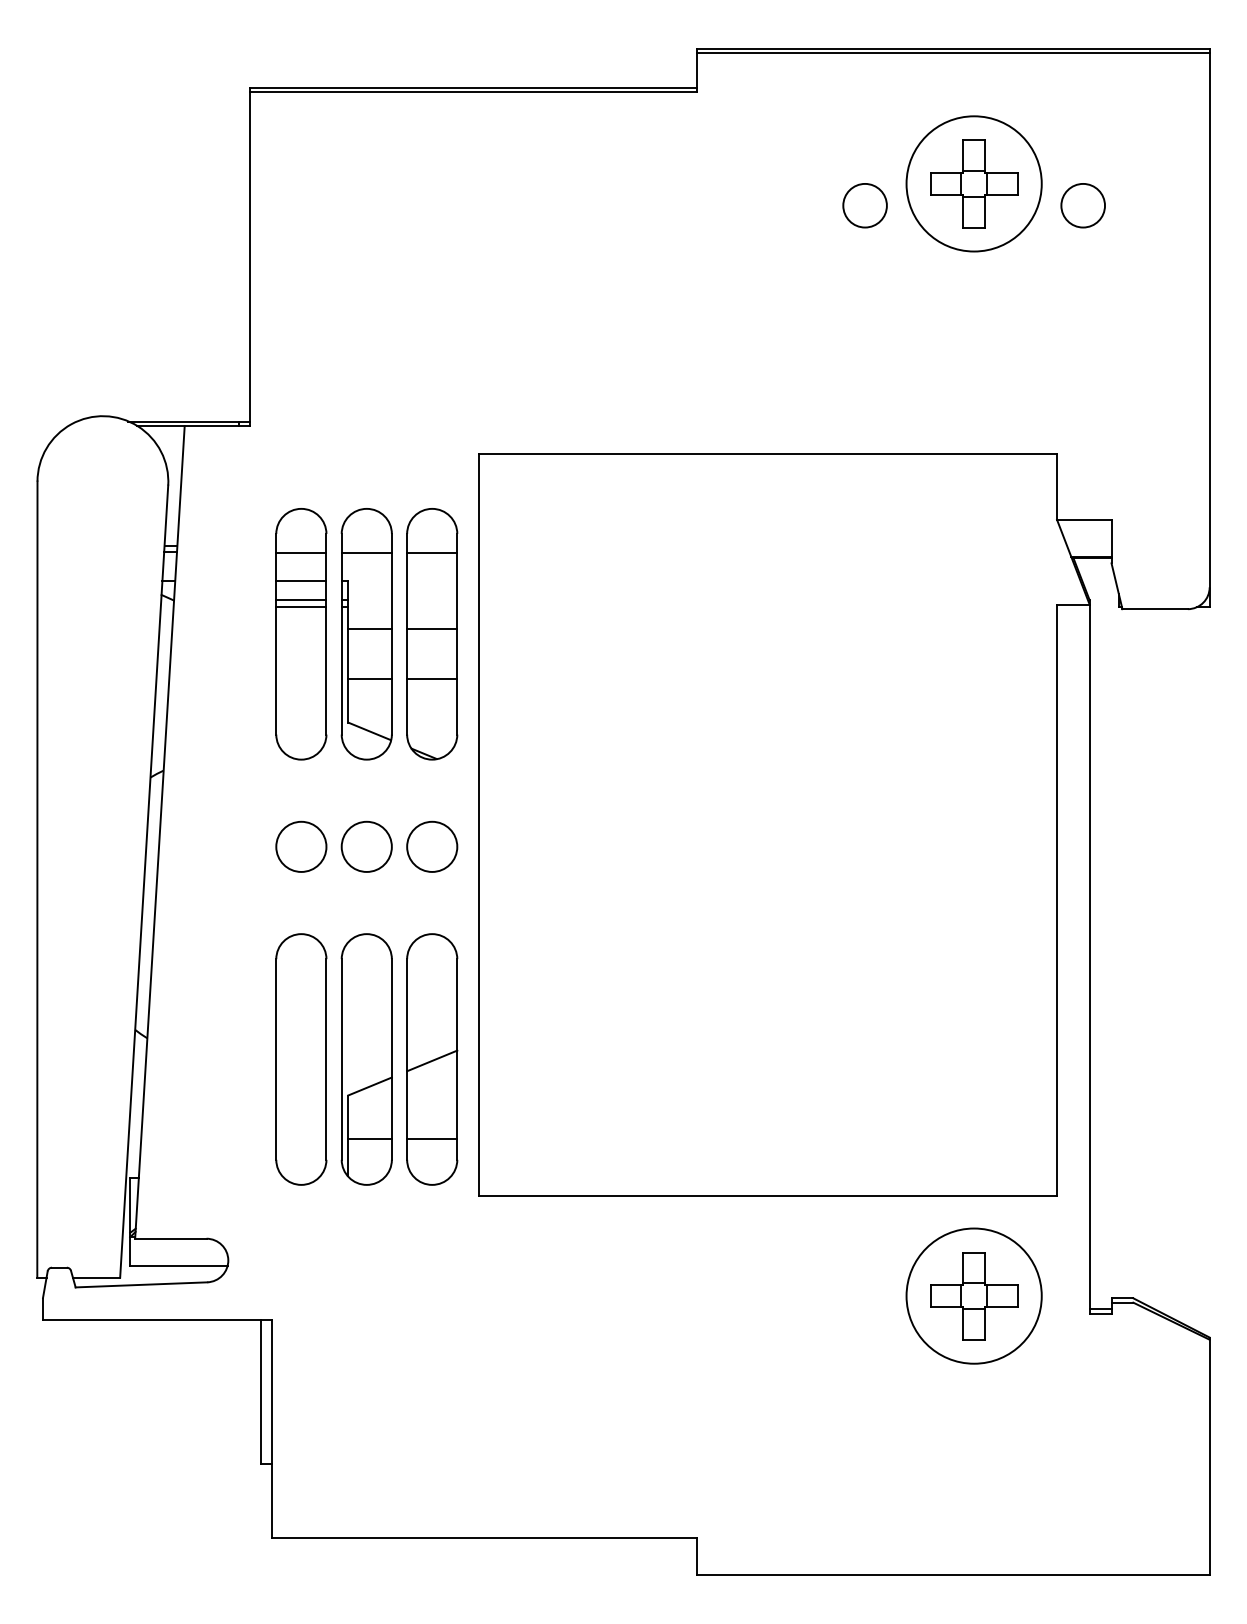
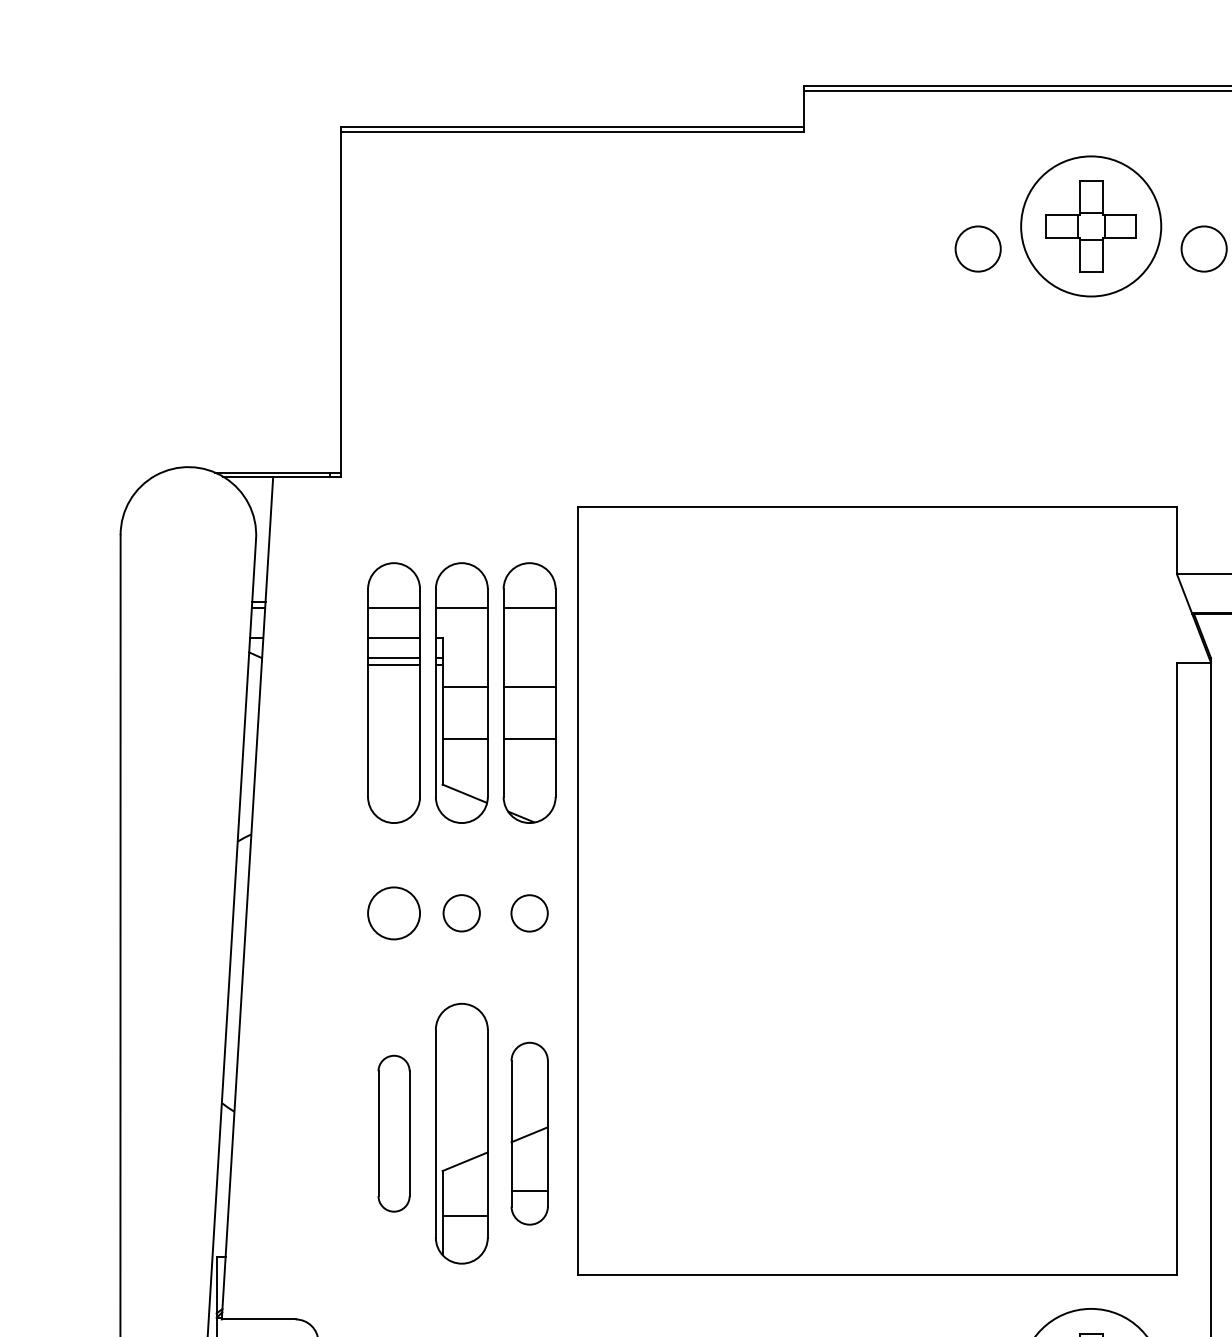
circle: (366, 846) -> (461, 913), size x0.7
circle: (432, 846) -> (529, 913), size x0.7
part: (301, 1059) -> (394, 1133), size x0.6
part: (432, 1059) -> (529, 1133), size x0.7

